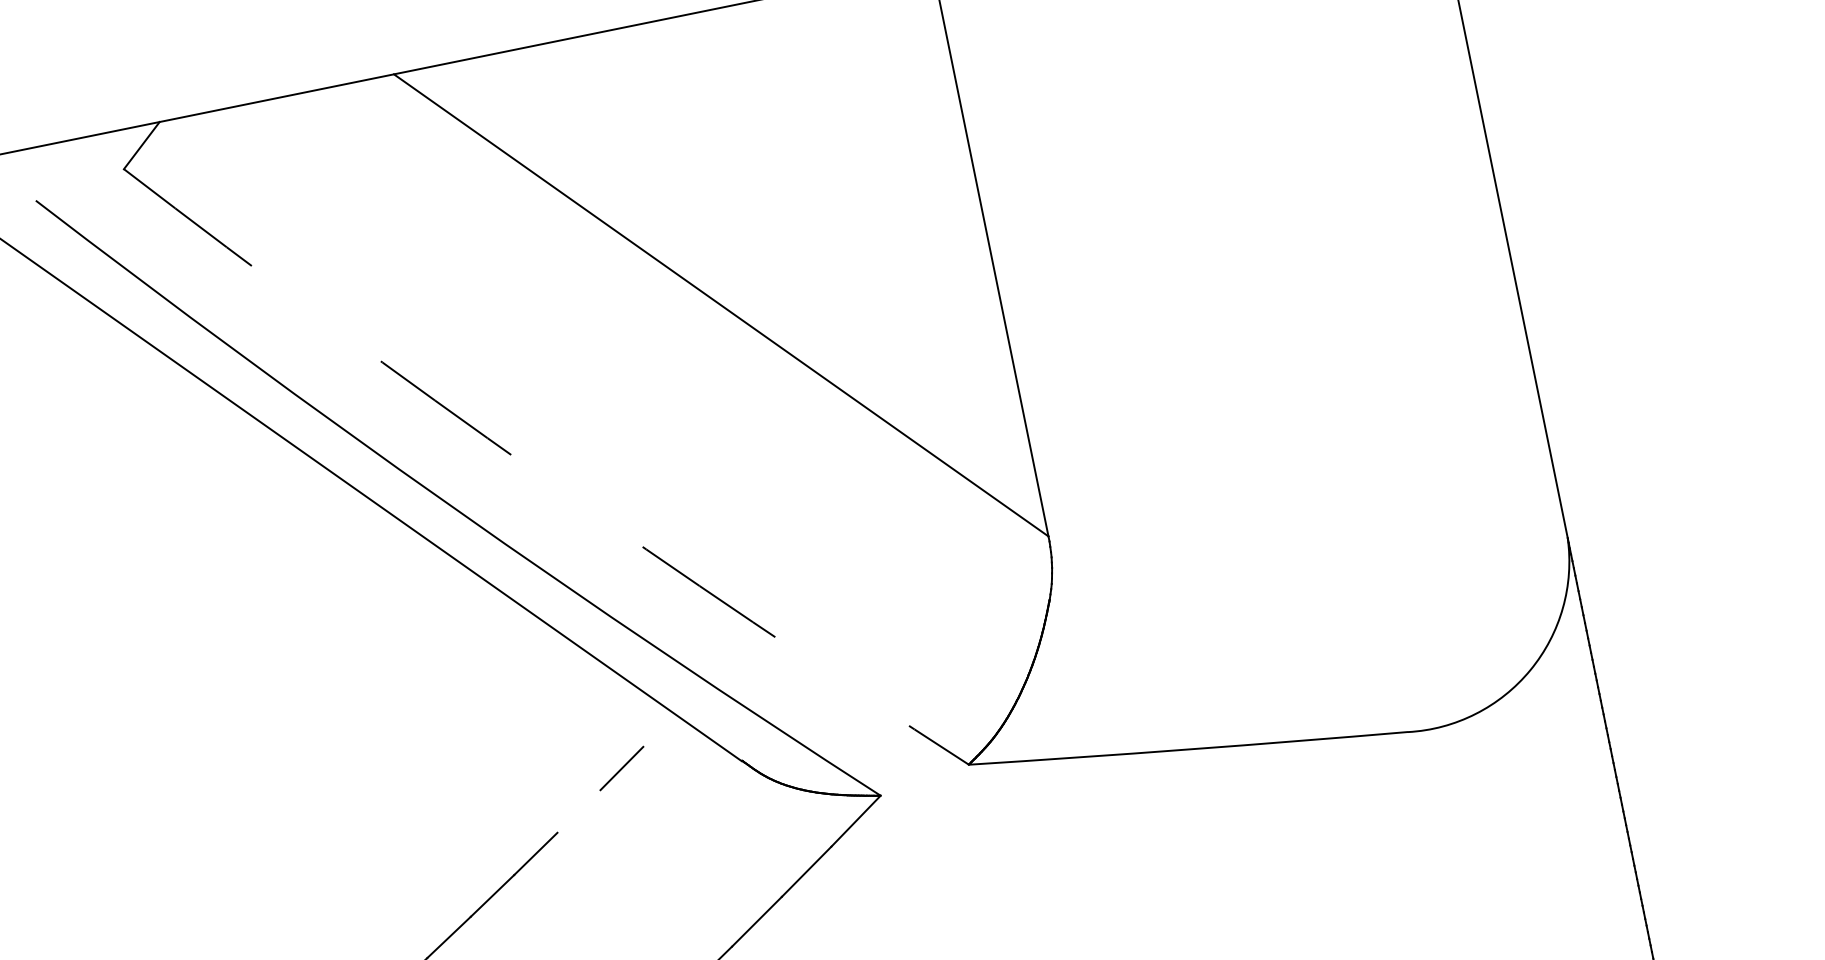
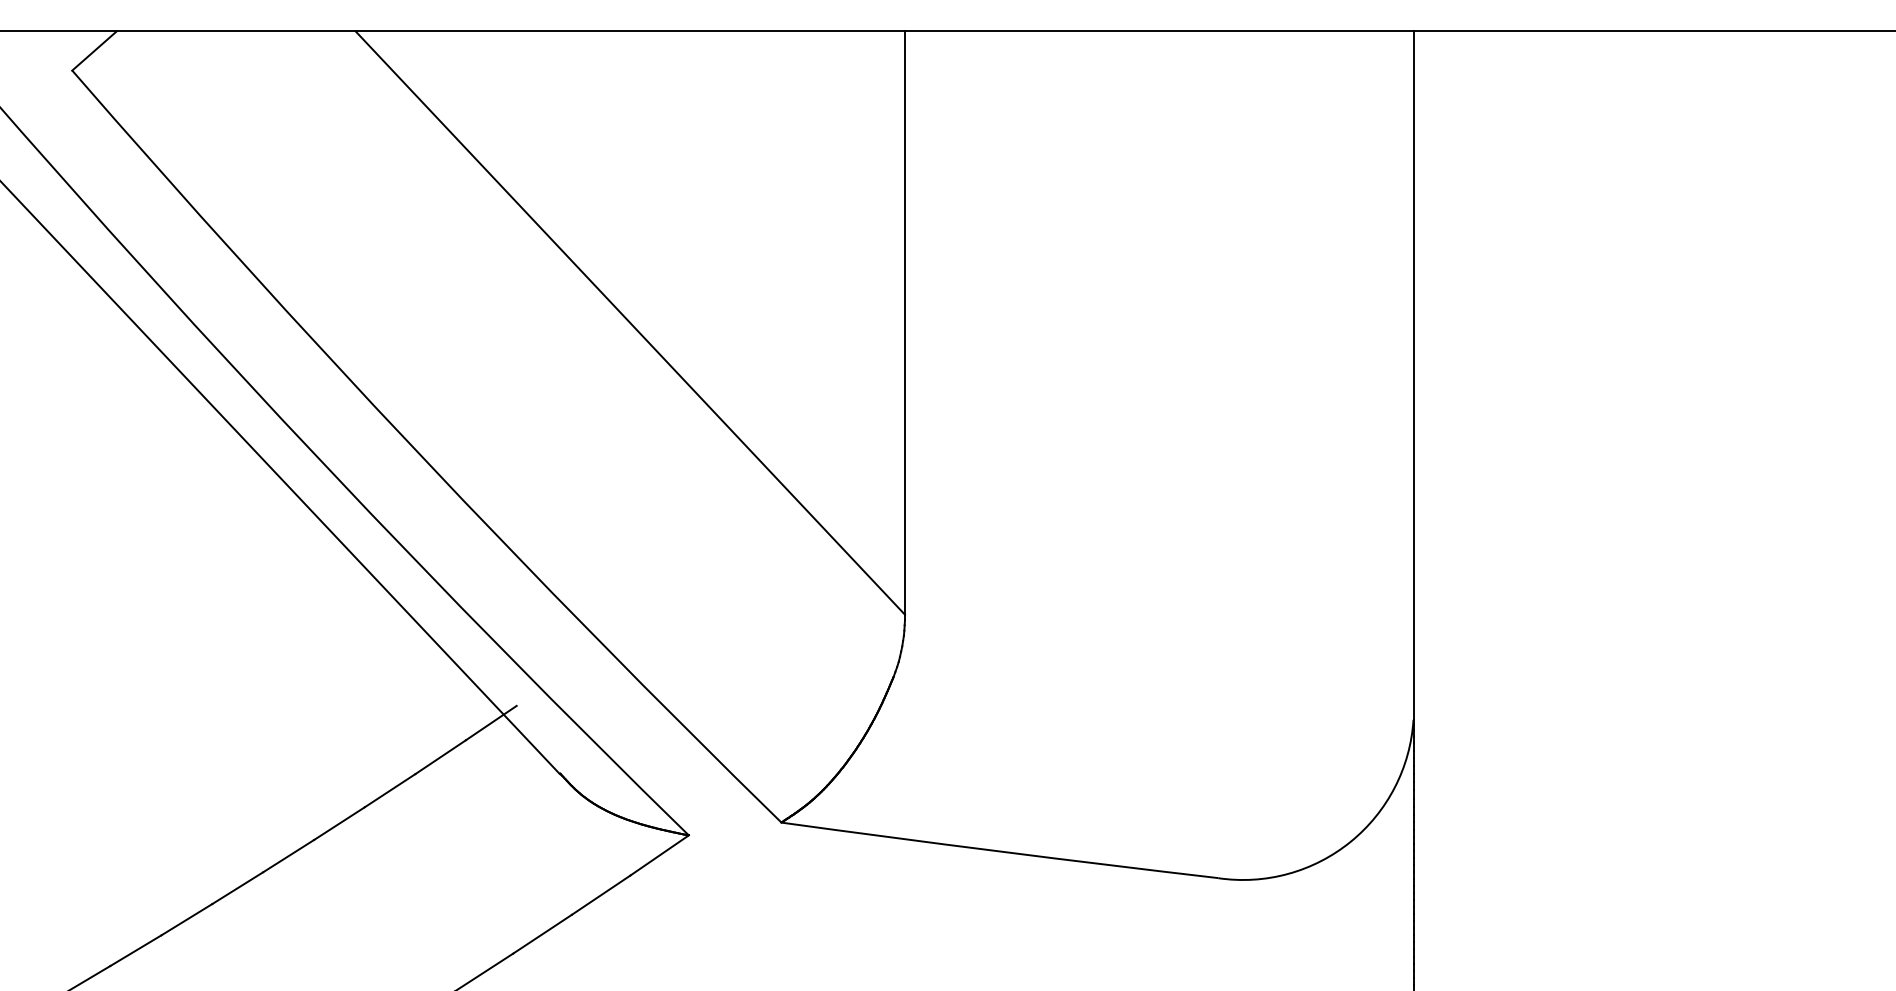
arc: (540, 475) -> (419, 453), dashed -> solid
line: (663, 724) -> (490, 722), added
line: (578, 811) -> (389, 790), added

